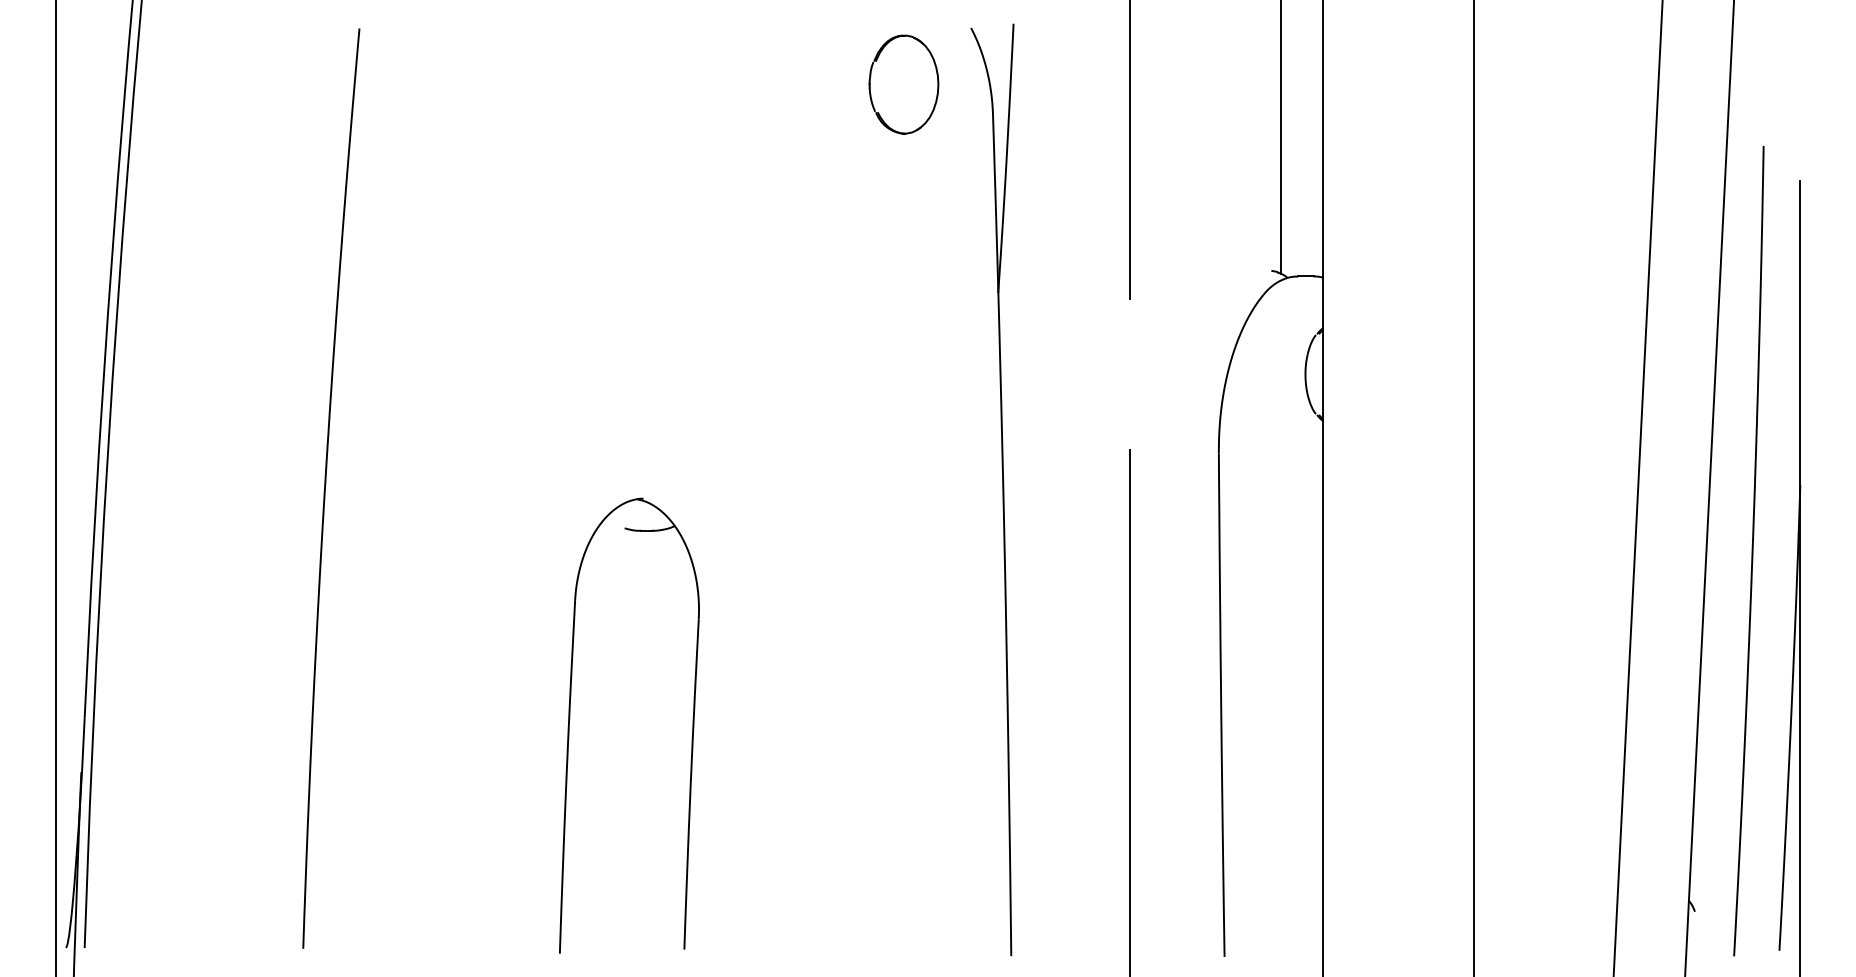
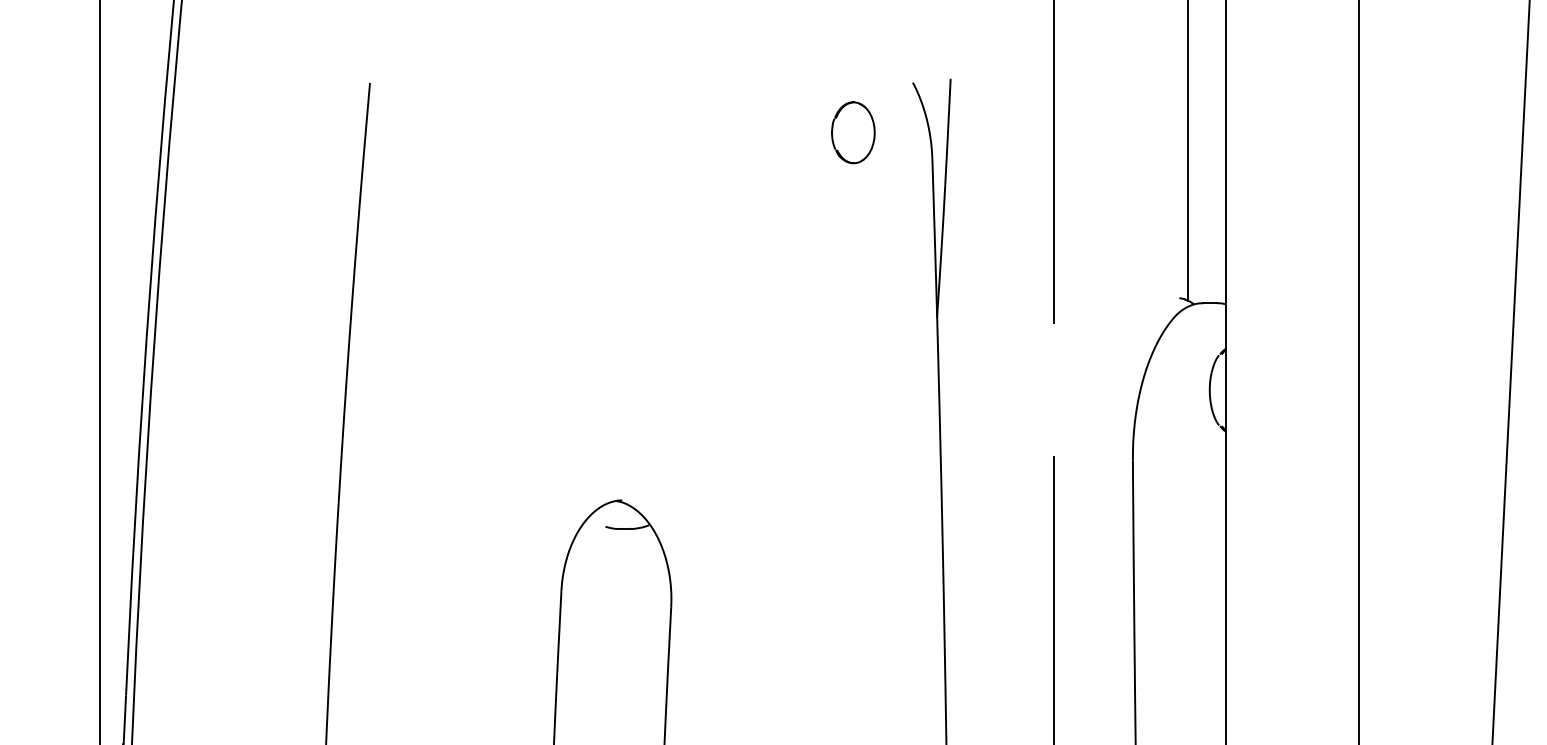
part: (903, 84) -> (852, 132), size x0.7

